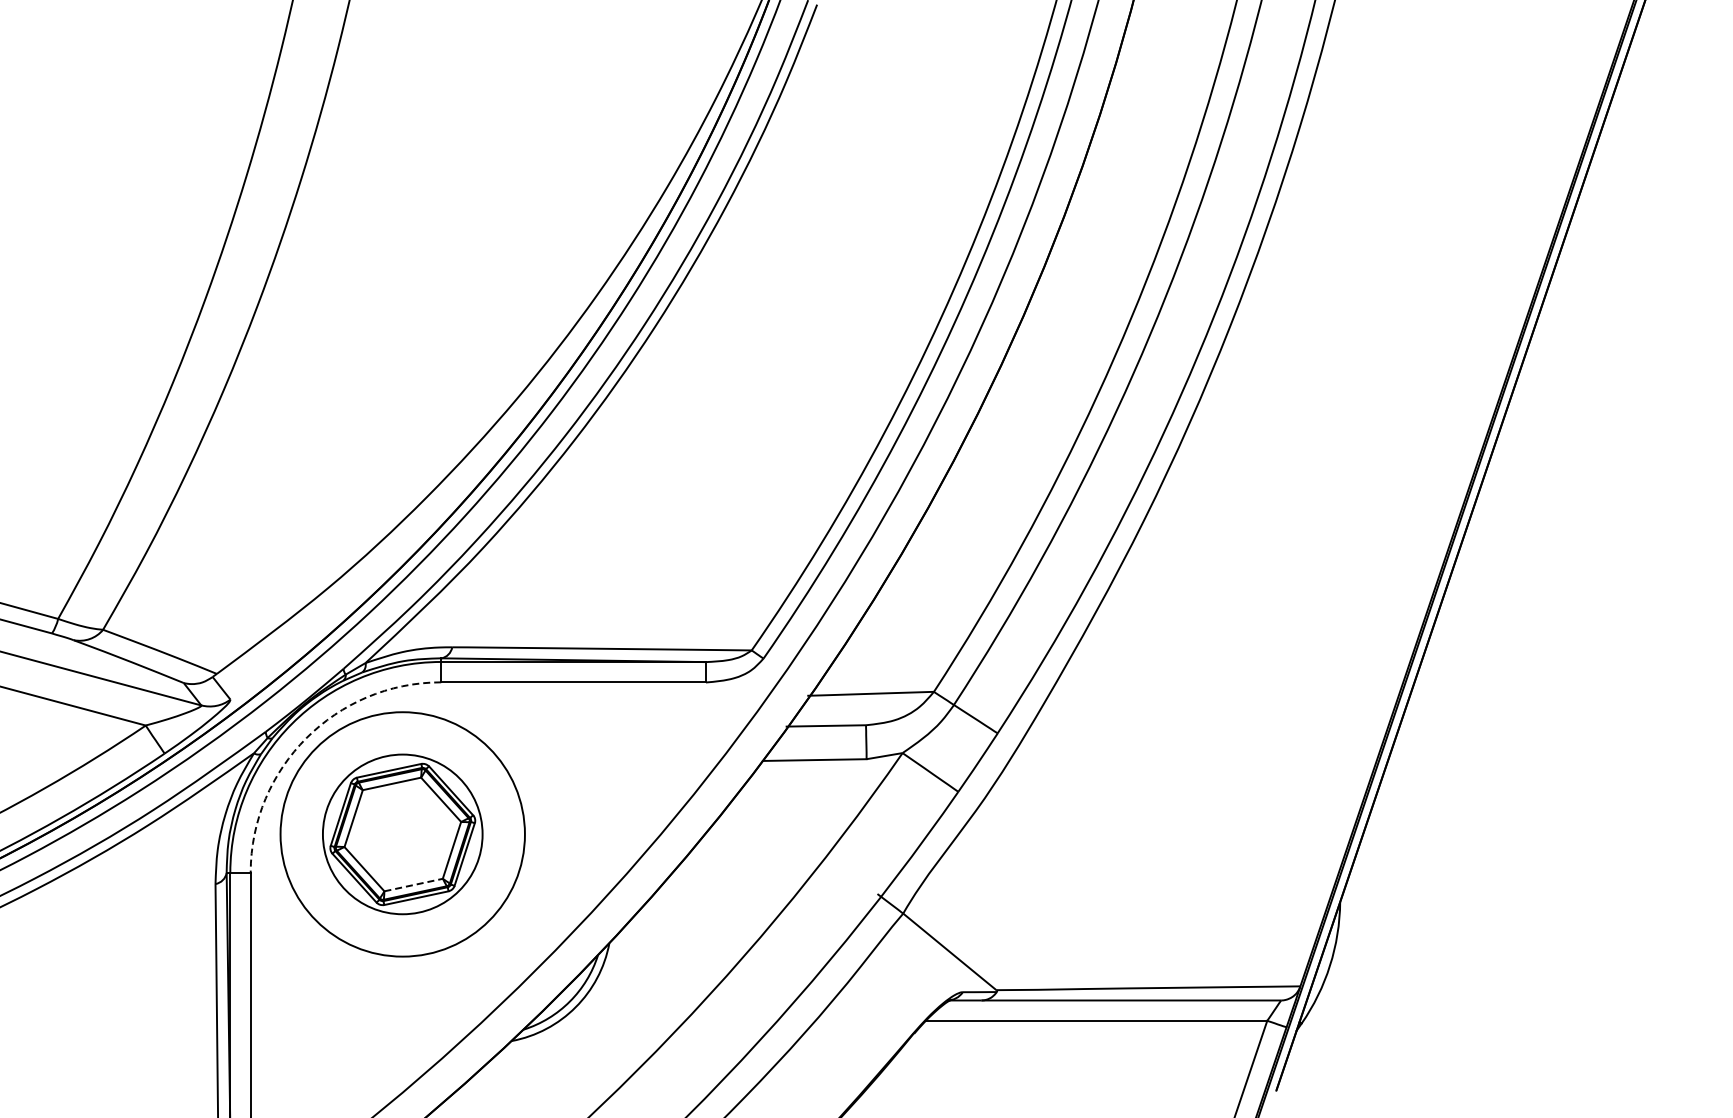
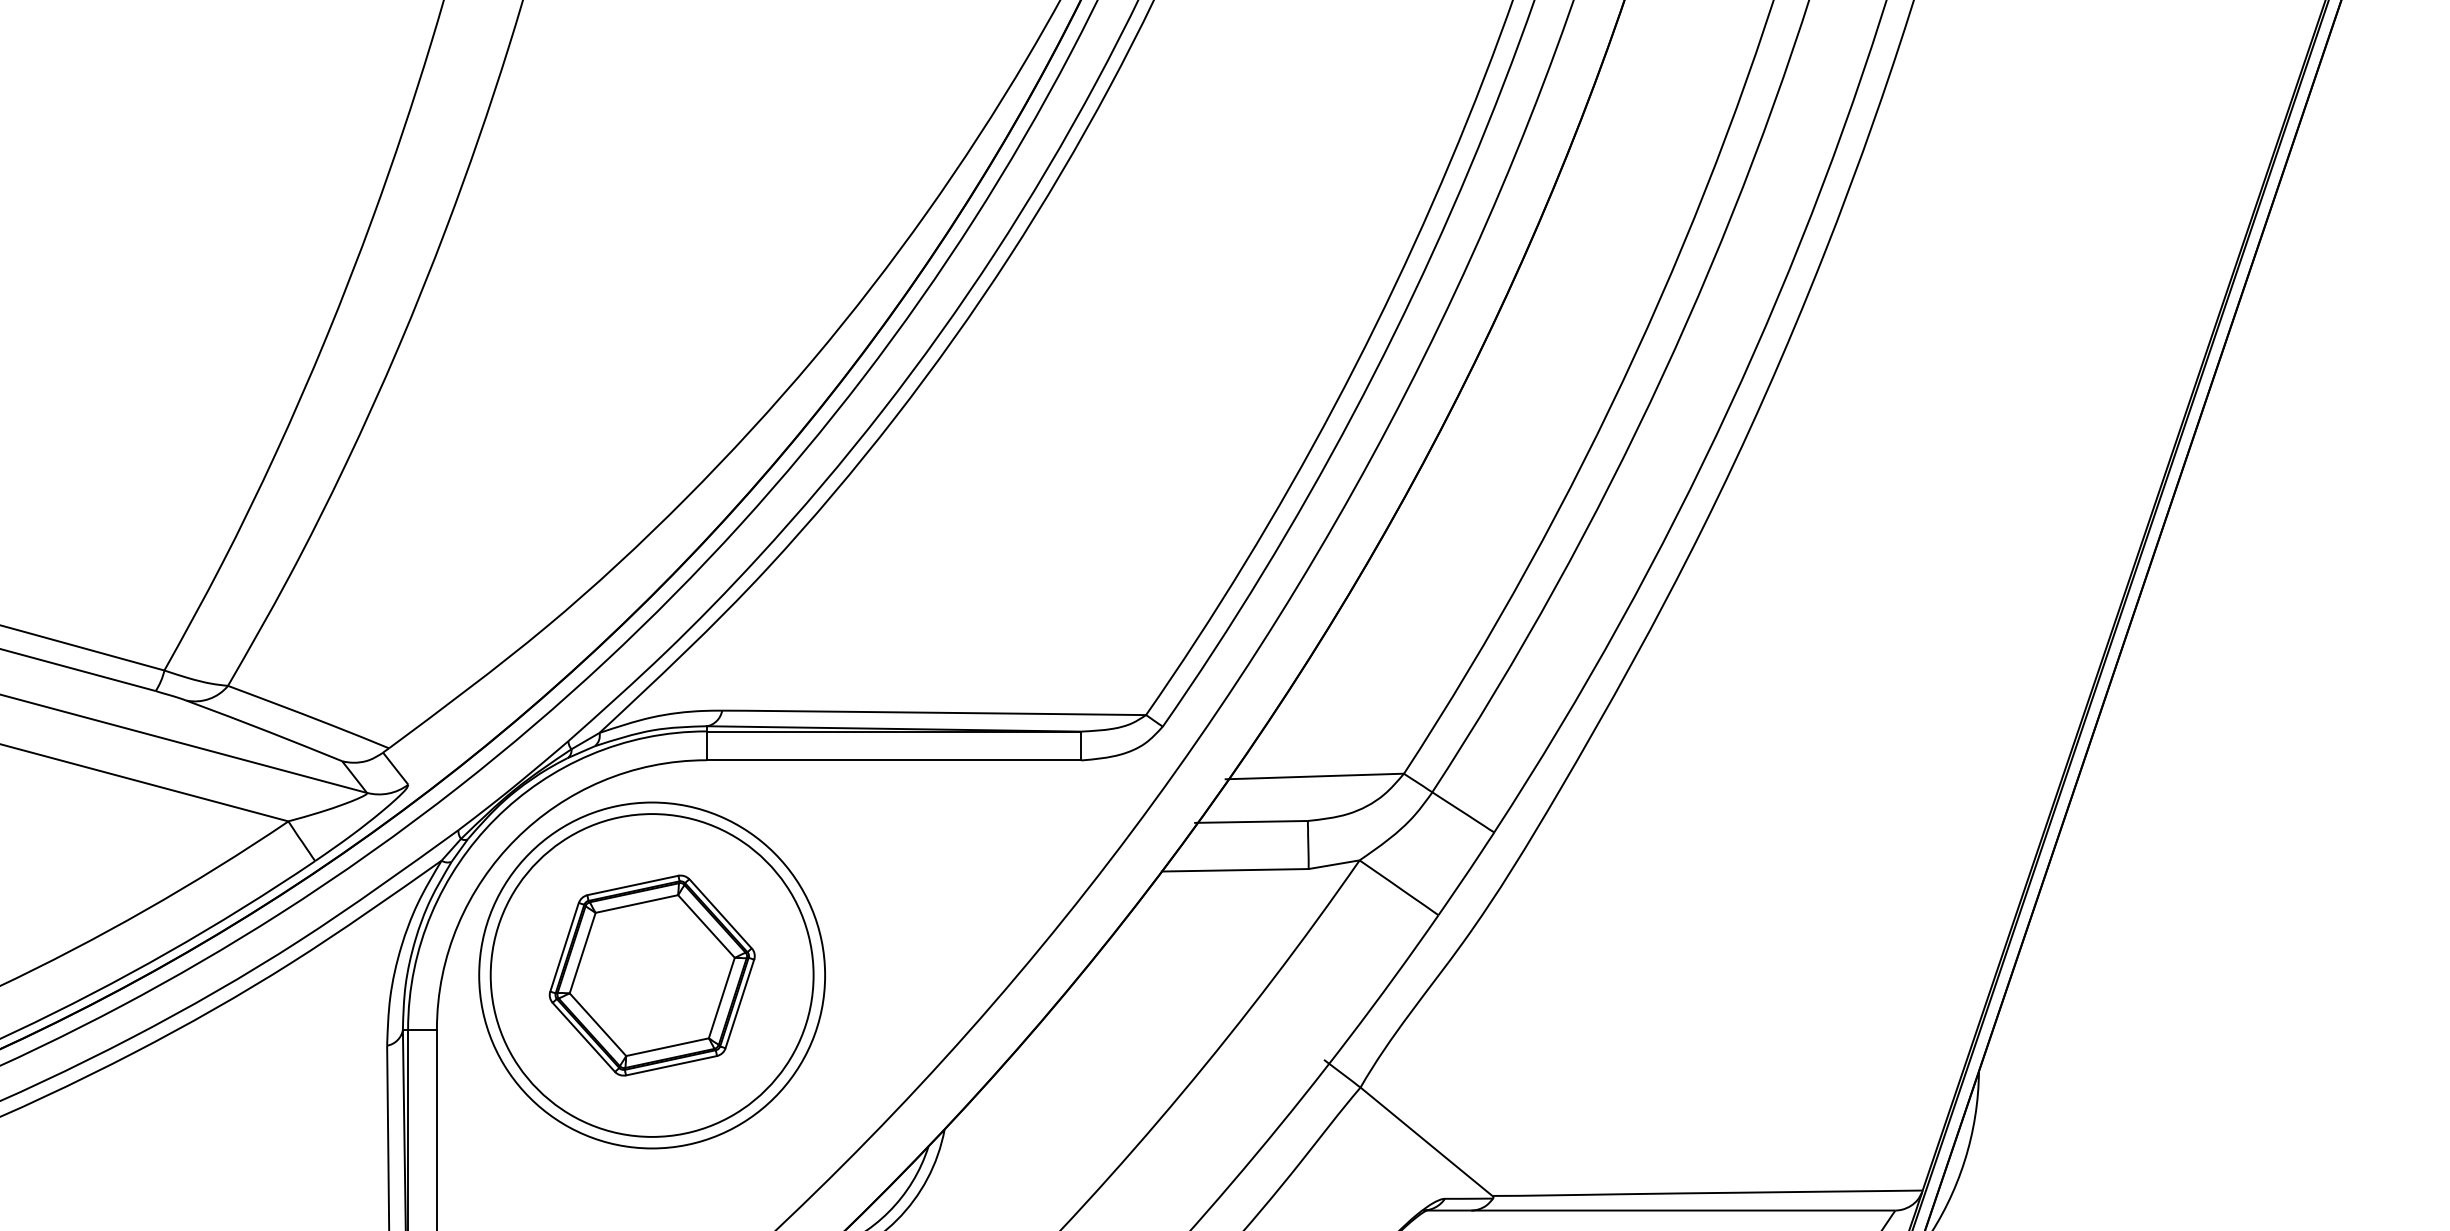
arc: (306, 738) -> (515, 839), dashed -> solid
circle: (402, 834) -> (651, 975), size x1.43
line: (413, 885) -> (667, 1047), dashed -> solid

